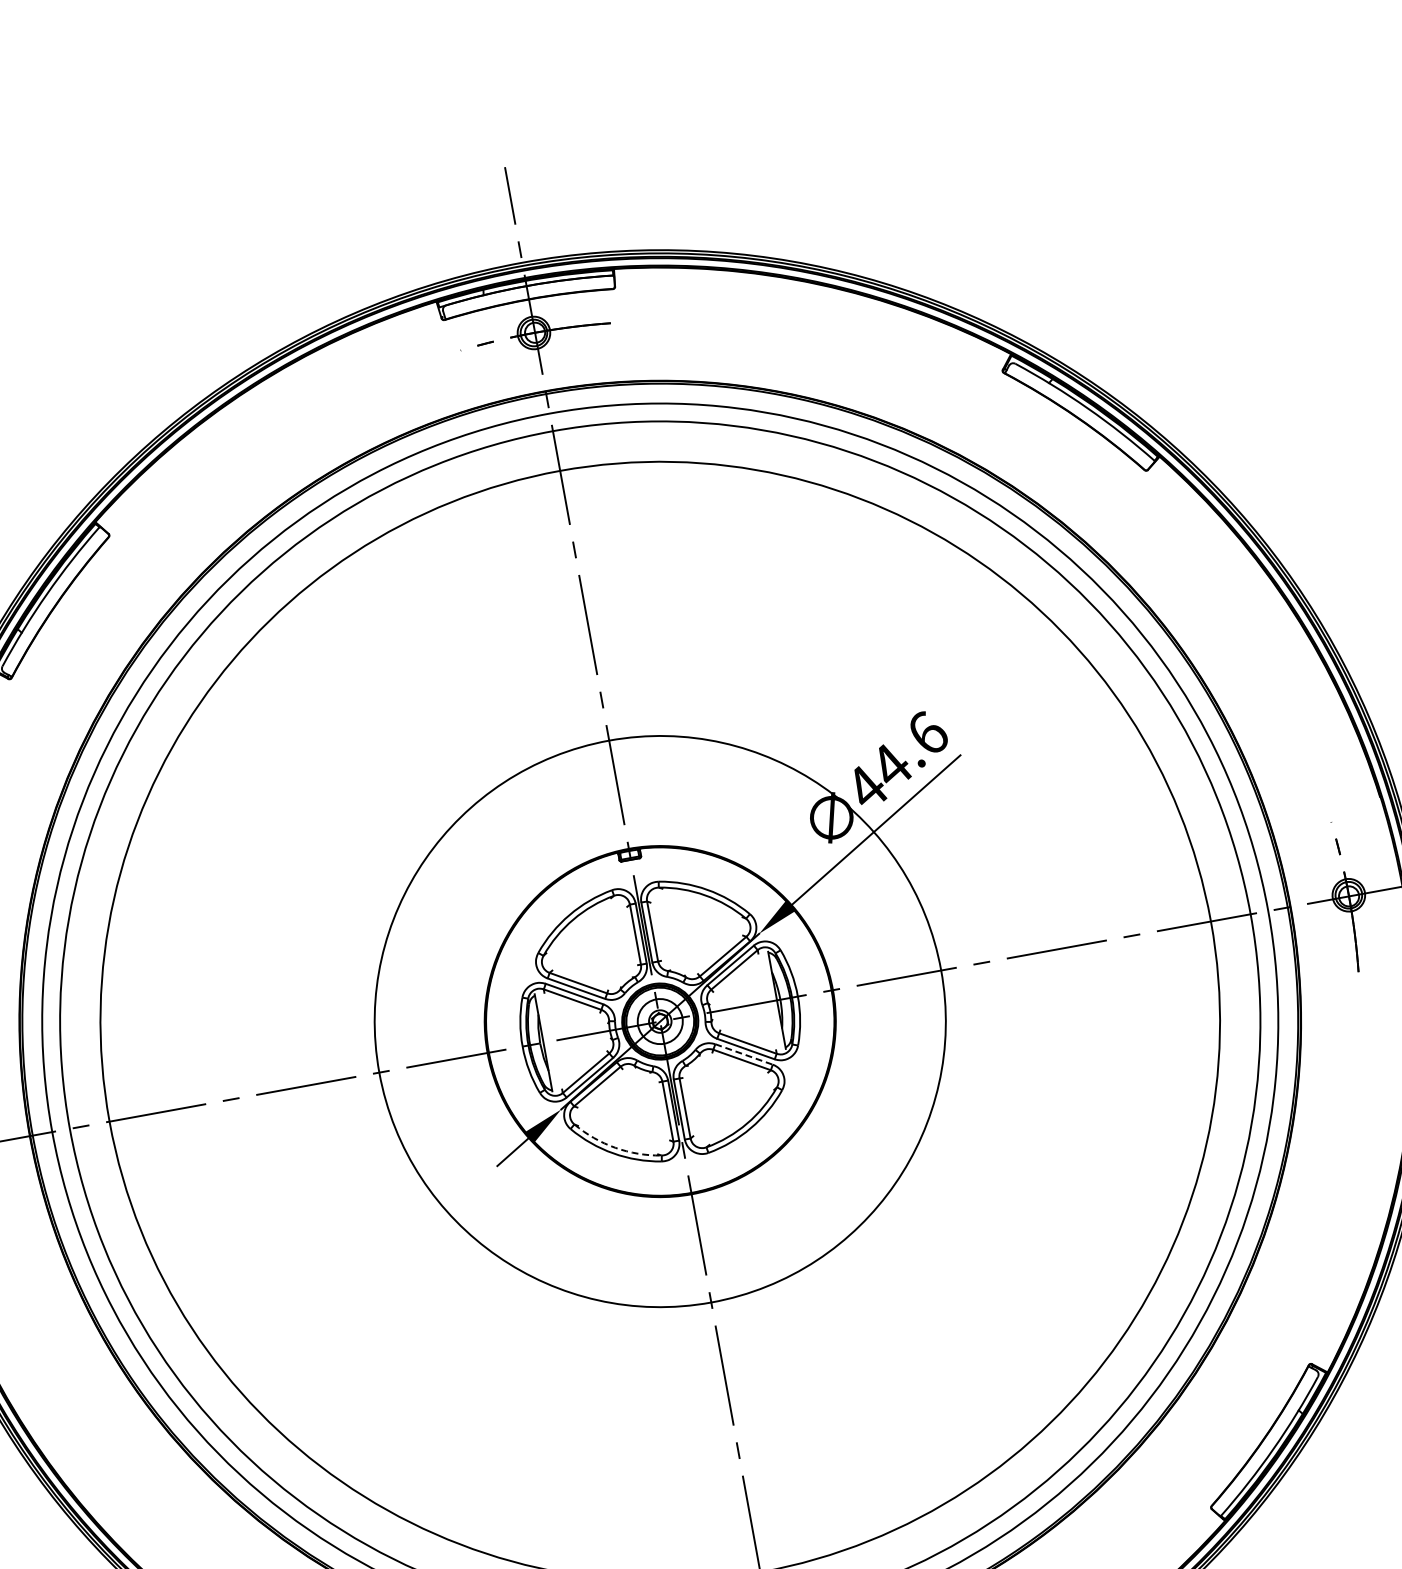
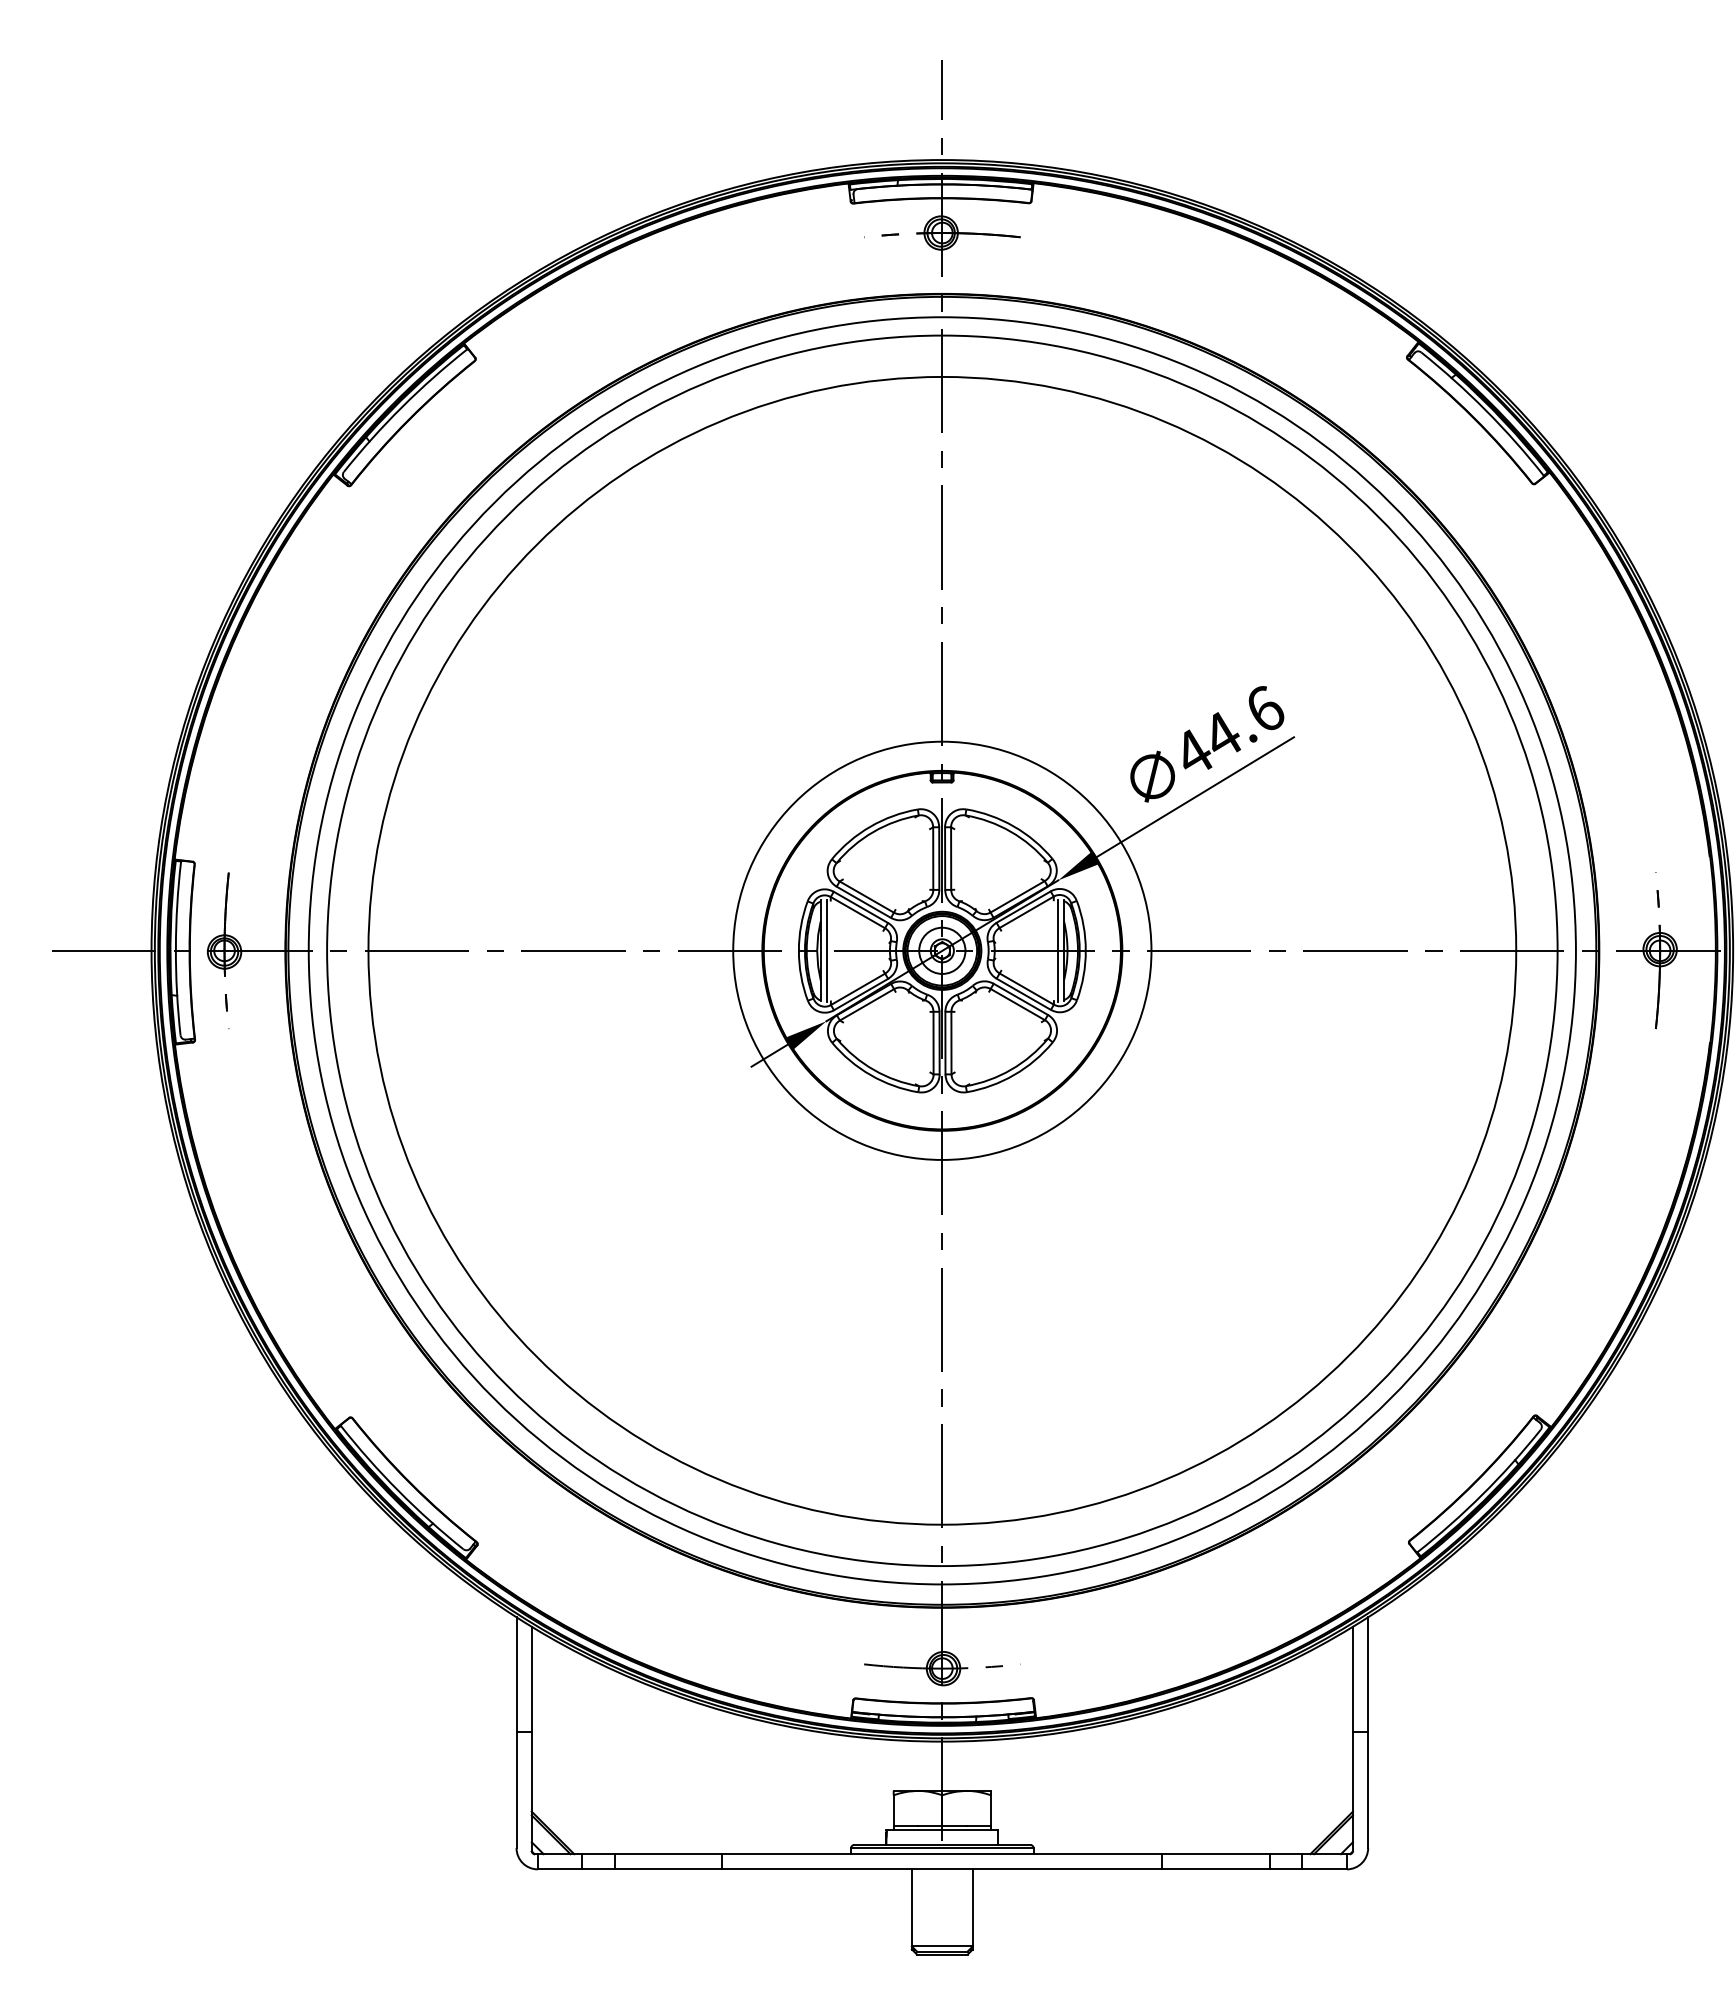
line: (770, 1001) -> (1057, 950), added
circle: (660, 1021) -> (942, 950), size x0.71
line: (549, 1041) -> (826, 950), added
line: (744, 1054) -> (1021, 999), dashed -> solid
arc: (614, 1147) -> (873, 1069), dashed -> solid

